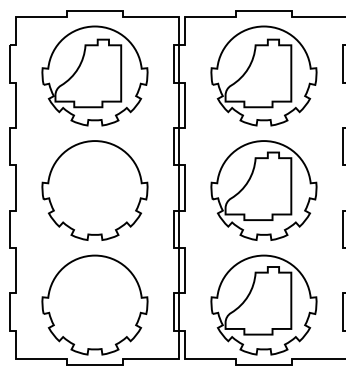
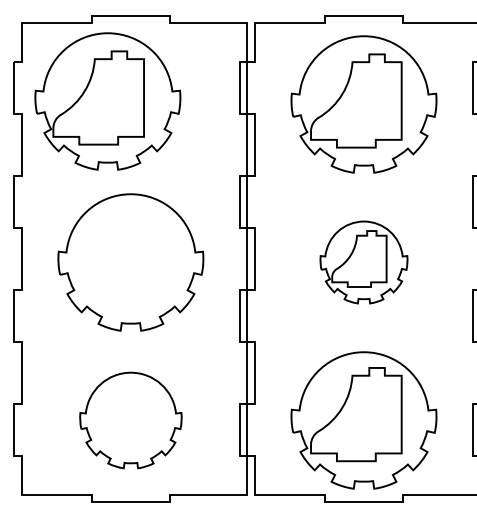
part: (94, 75) -> (107, 101), moved
part: (263, 190) -> (363, 262), size x0.6
part: (94, 305) -> (130, 420), size x0.7

